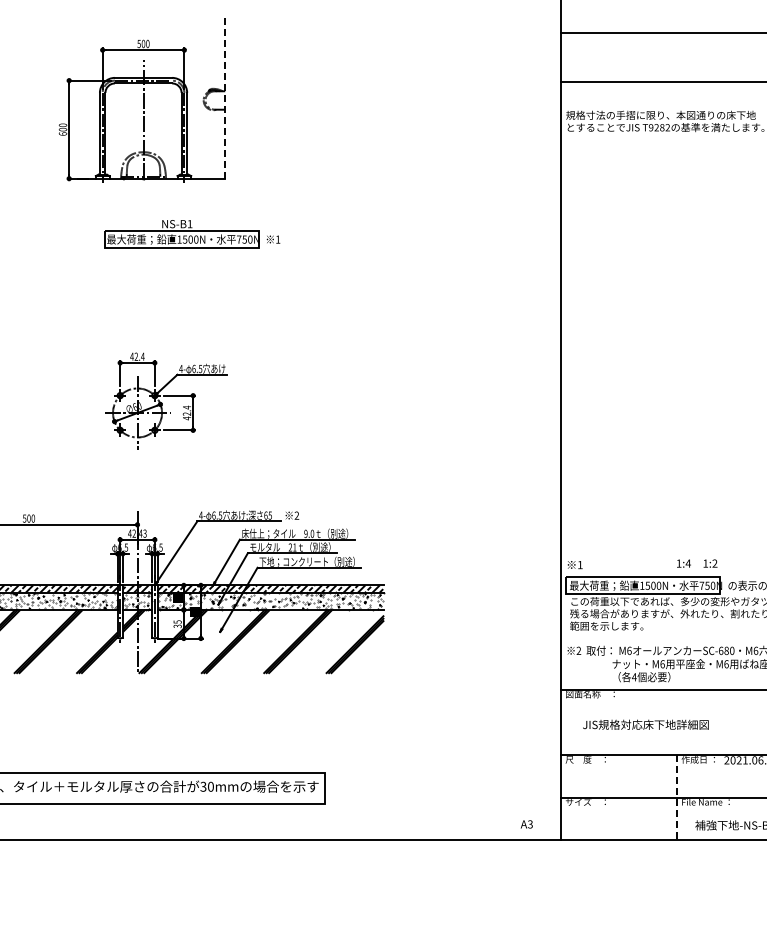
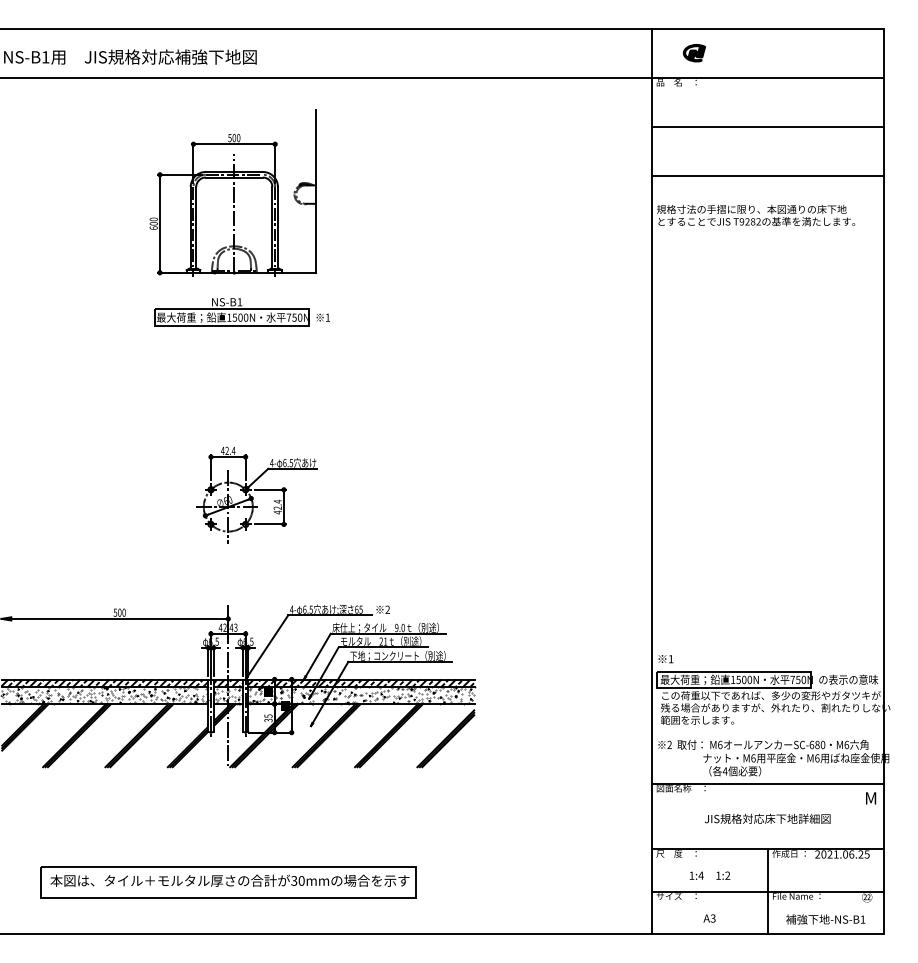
line: (225, 97) -> (316, 191), dashed -> solid
part: (191, 234) -> (241, 312), moved
text: (696, 563) -> (709, 875), moved
text: (645, 724) -> (767, 818), moved
line: (676, 798) -> (767, 892), dashed -> solid
text: (526, 824) -> (709, 918), moved

